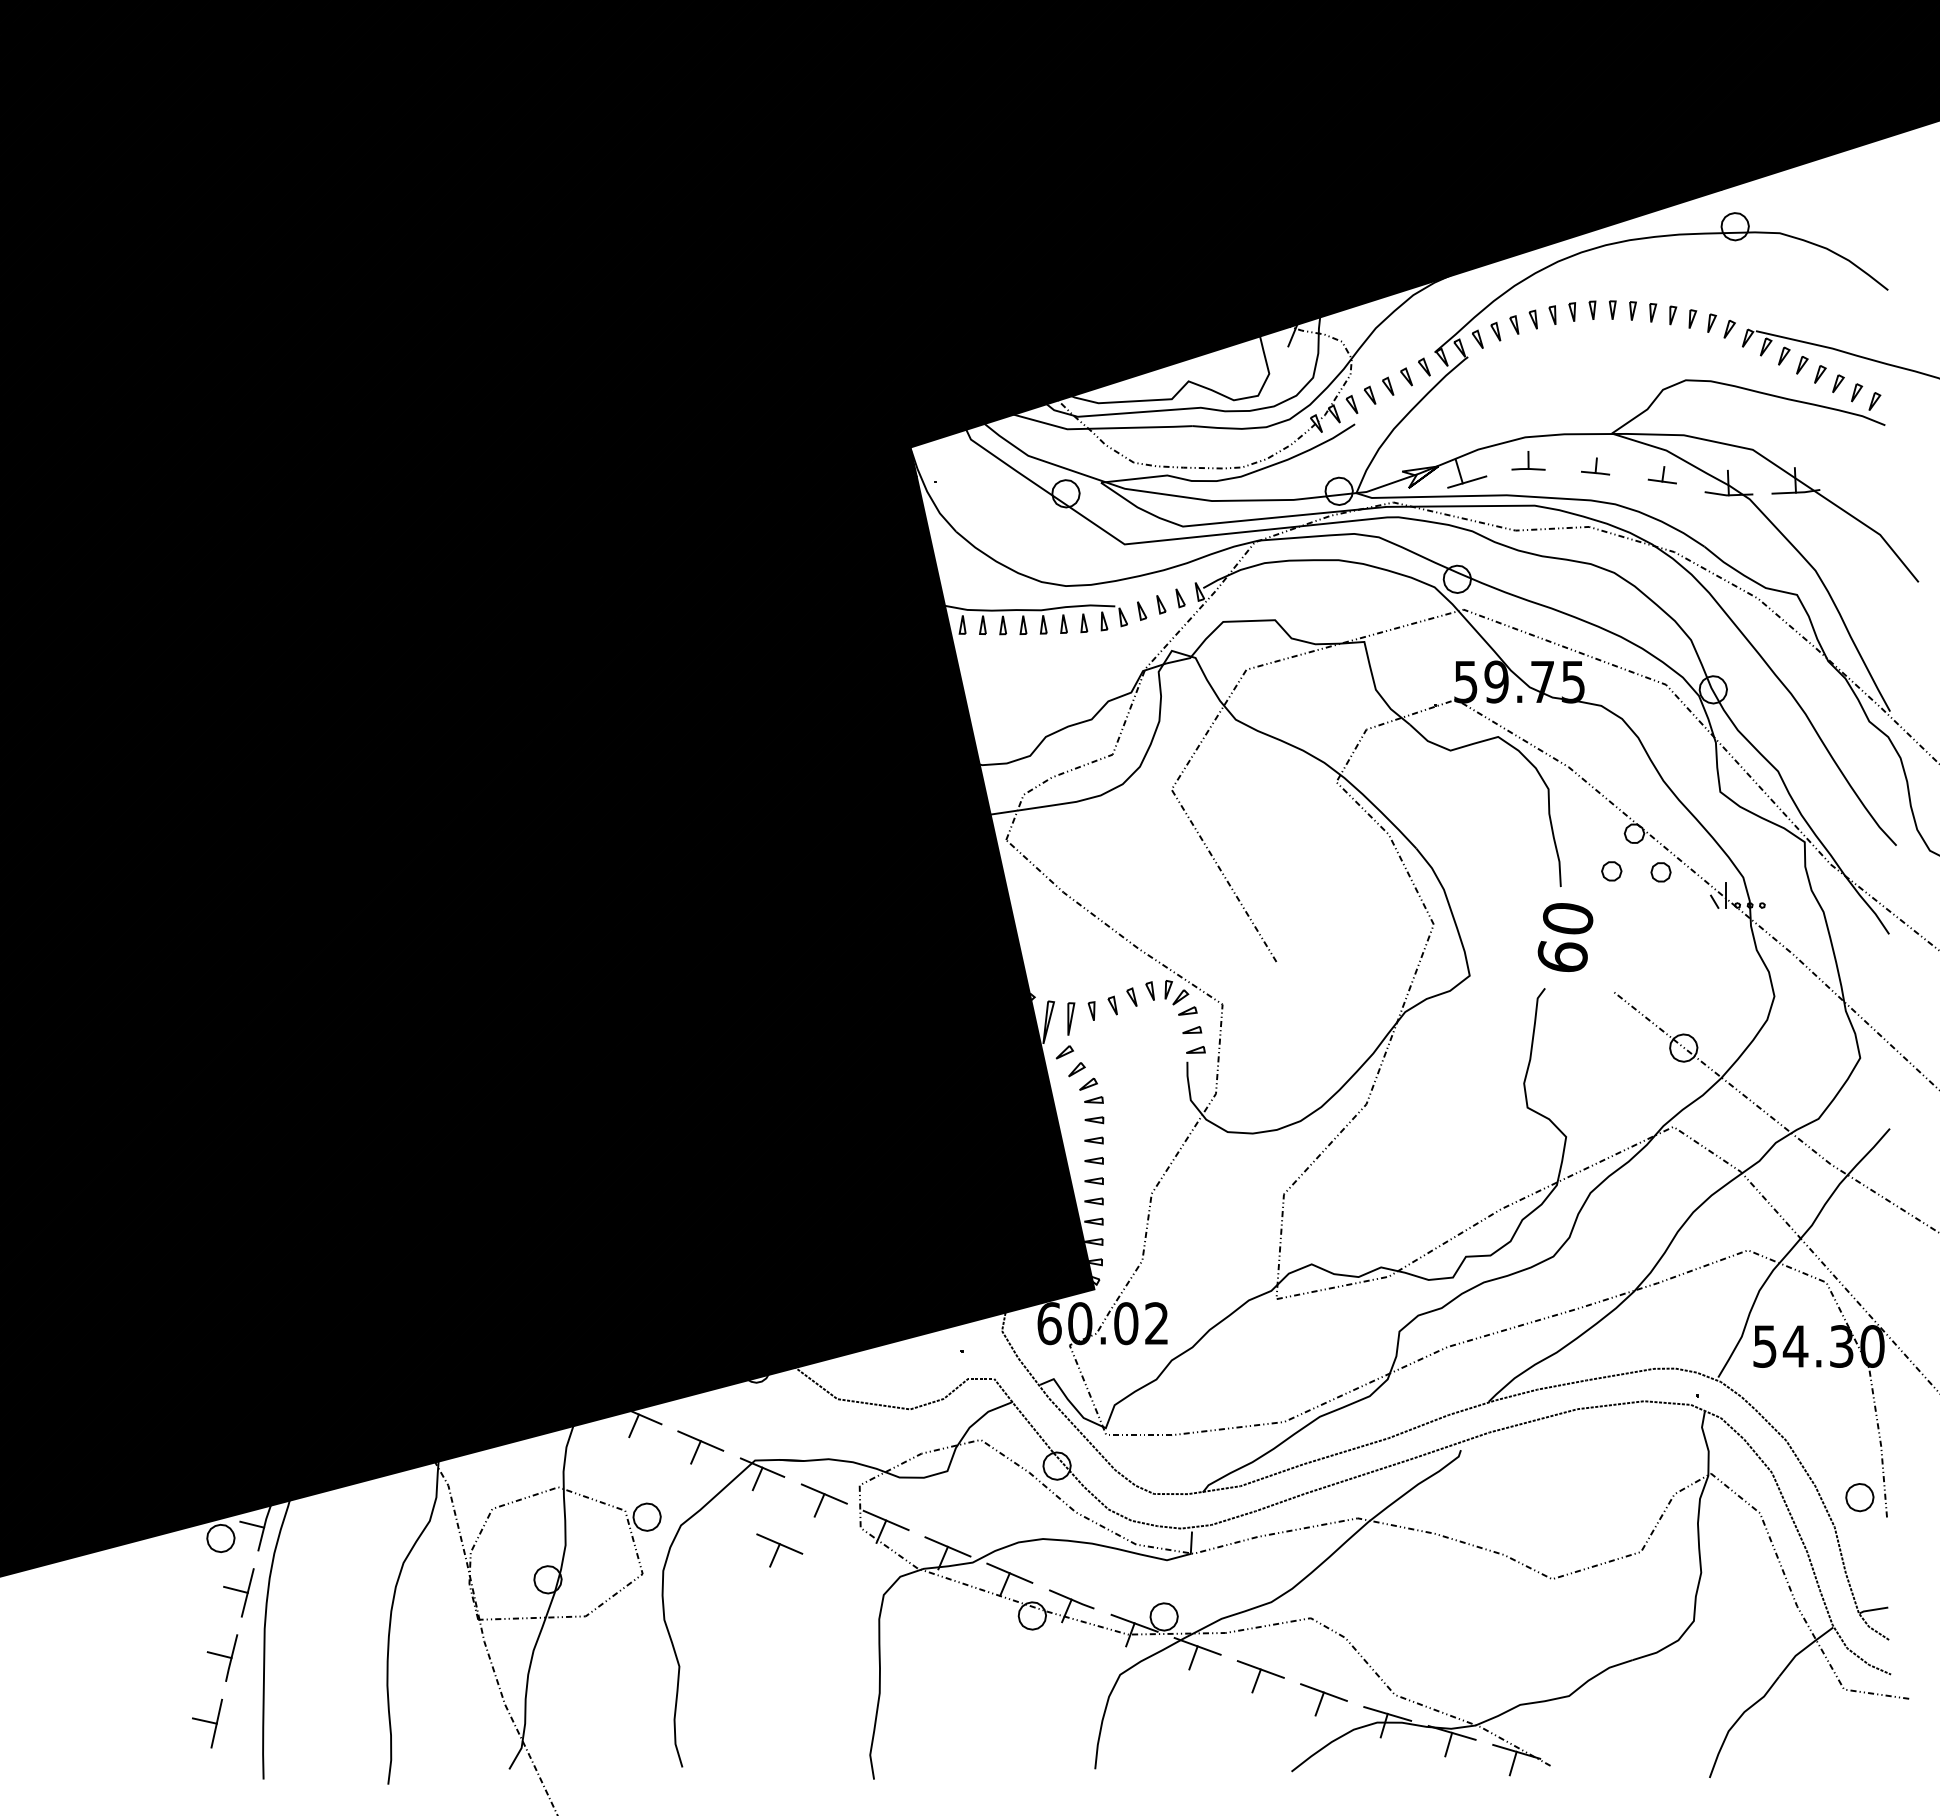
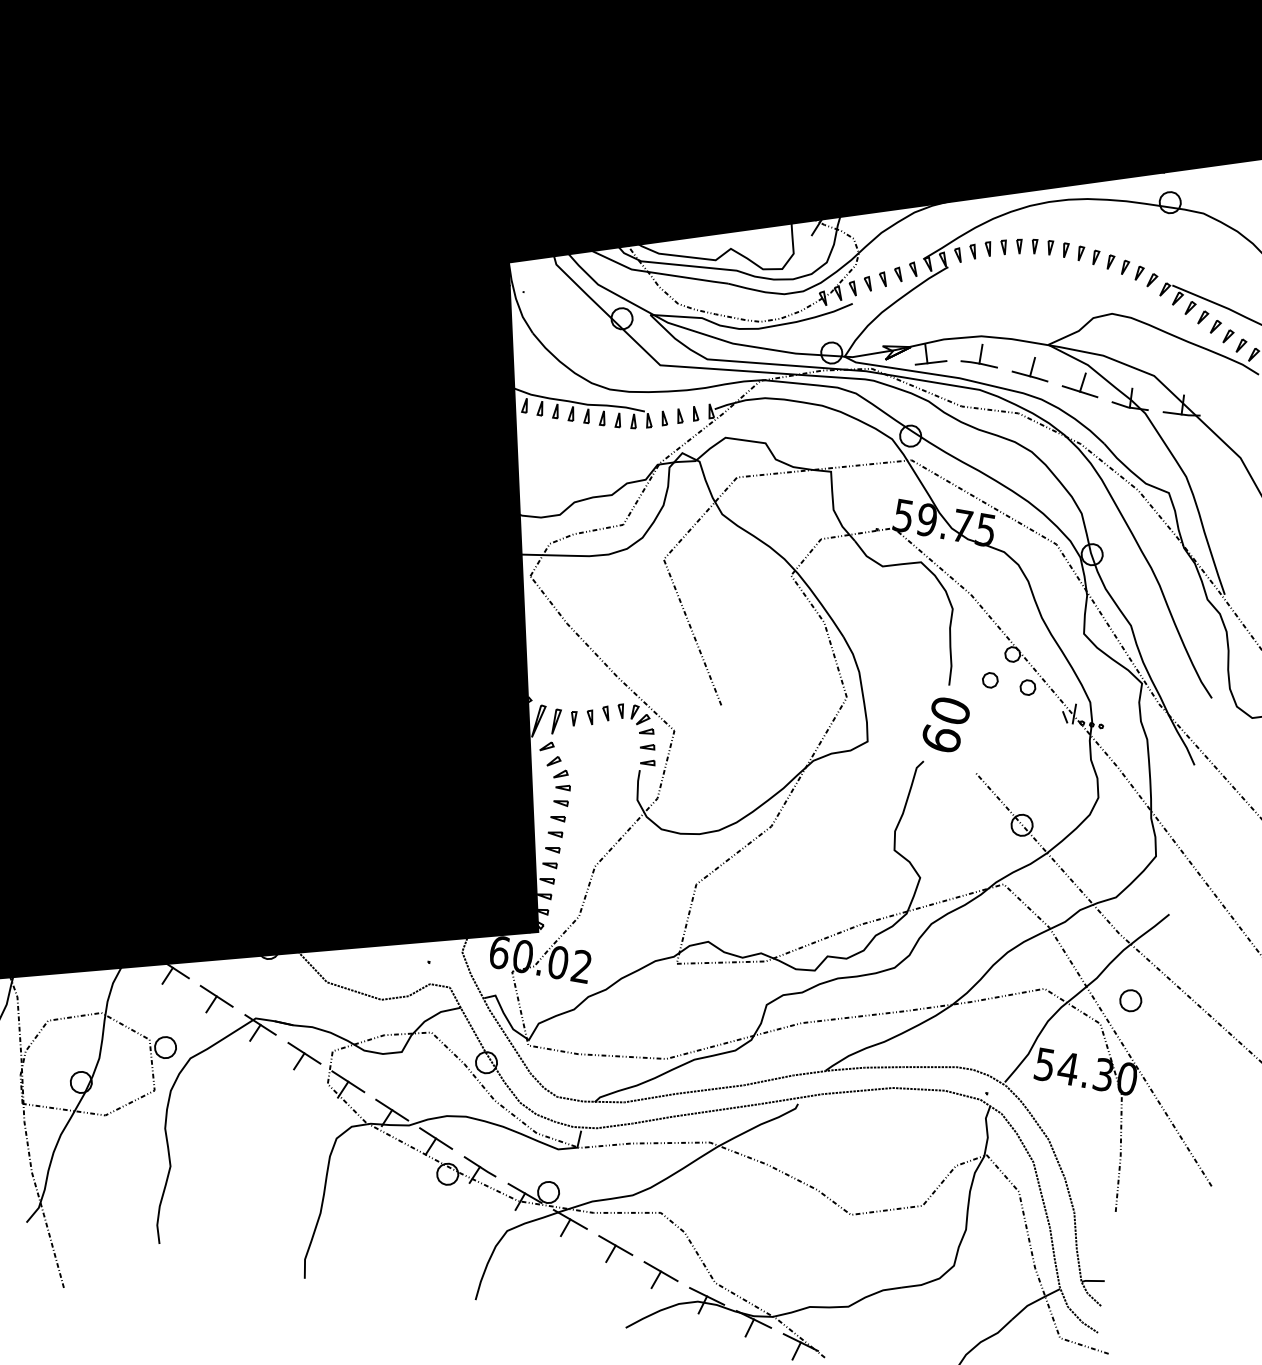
part: (1528, 460) -> (980, 354), size x1.43
part: (1595, 466) -> (1031, 367), size x1.67
part: (1662, 474) -> (1081, 382), size x1.67
part: (1859, 1497) -> (1130, 1000), moved
part: (779, 1550) -> (262, 1090), removed

